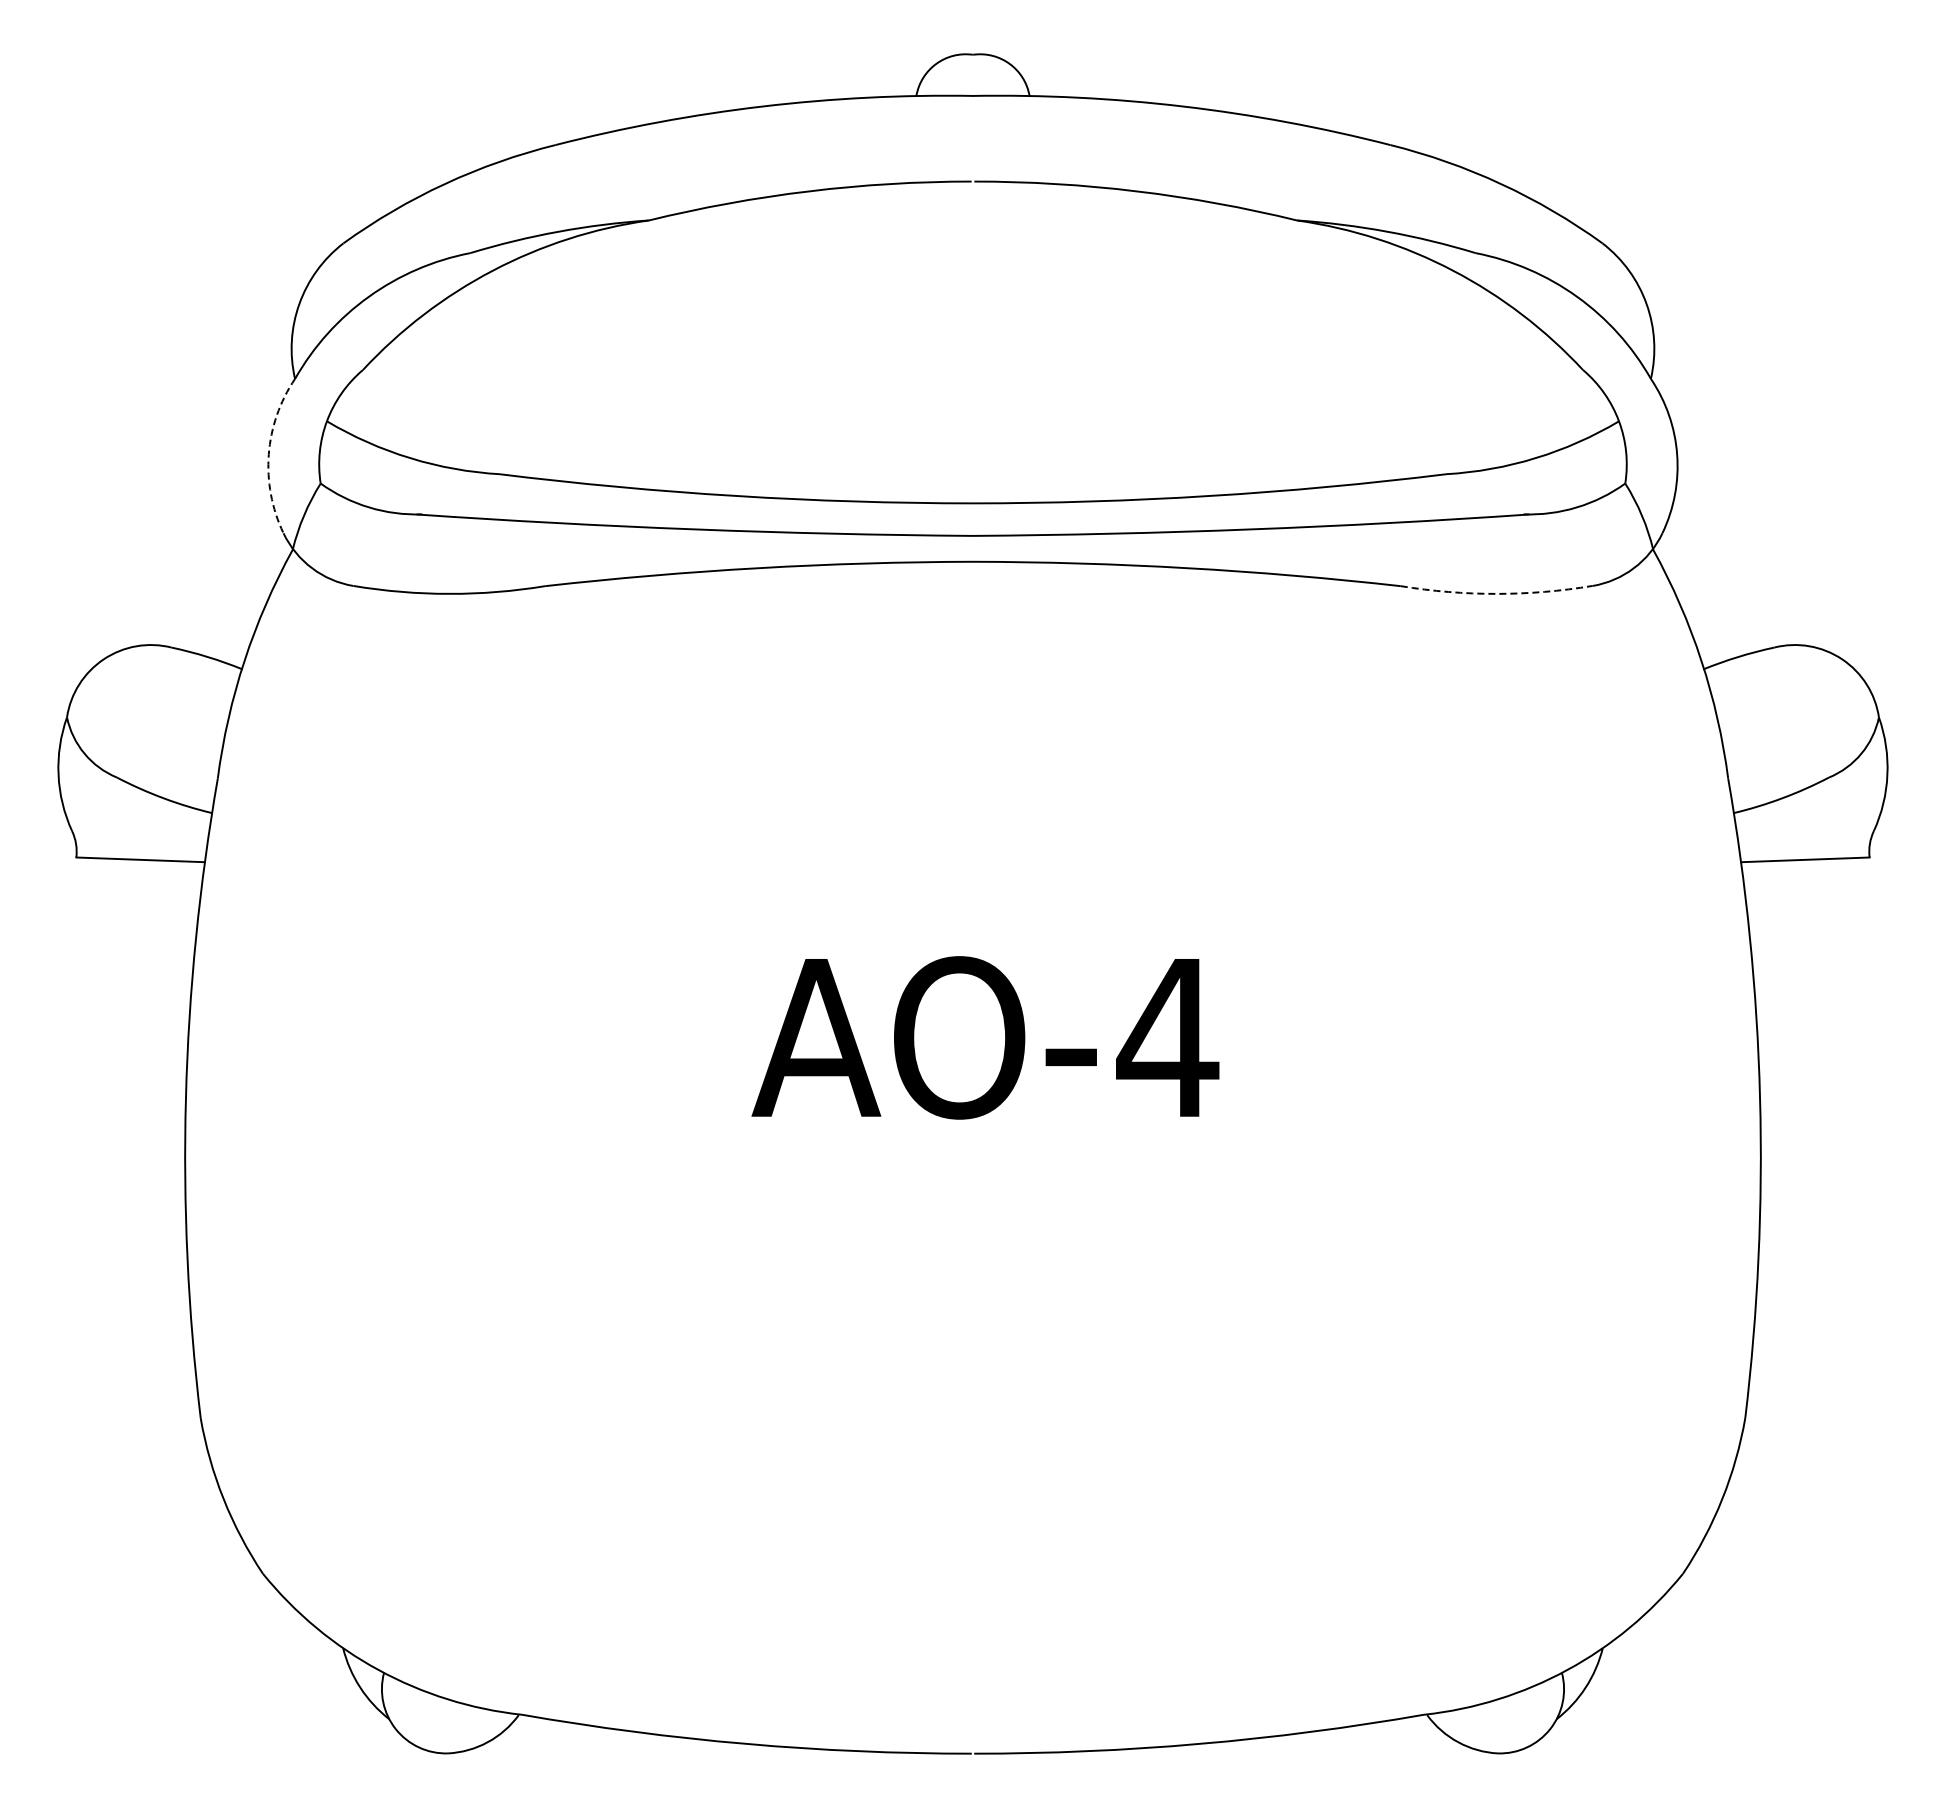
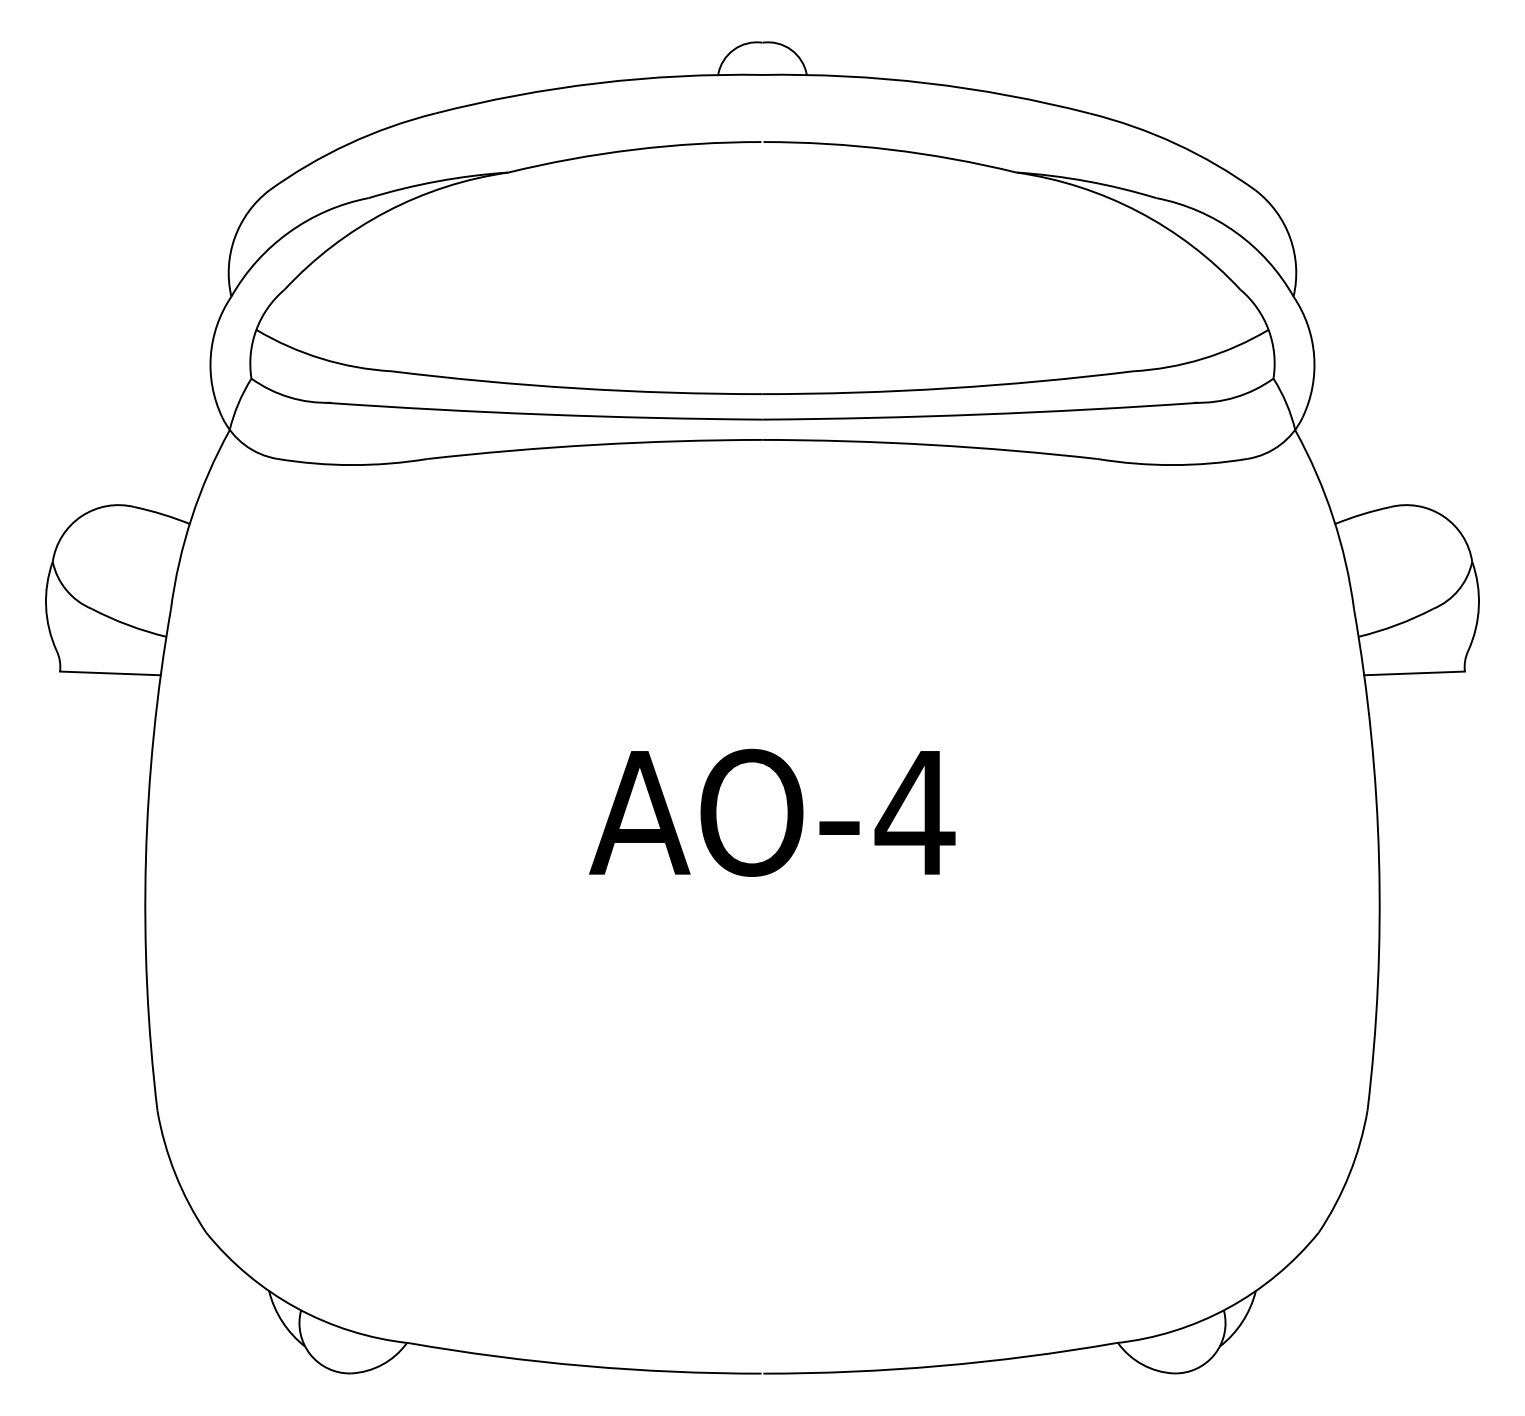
arc: (268, 454) -> (210, 355), dashed -> solid
arc: (1496, 593) -> (1172, 464), dashed -> solid

